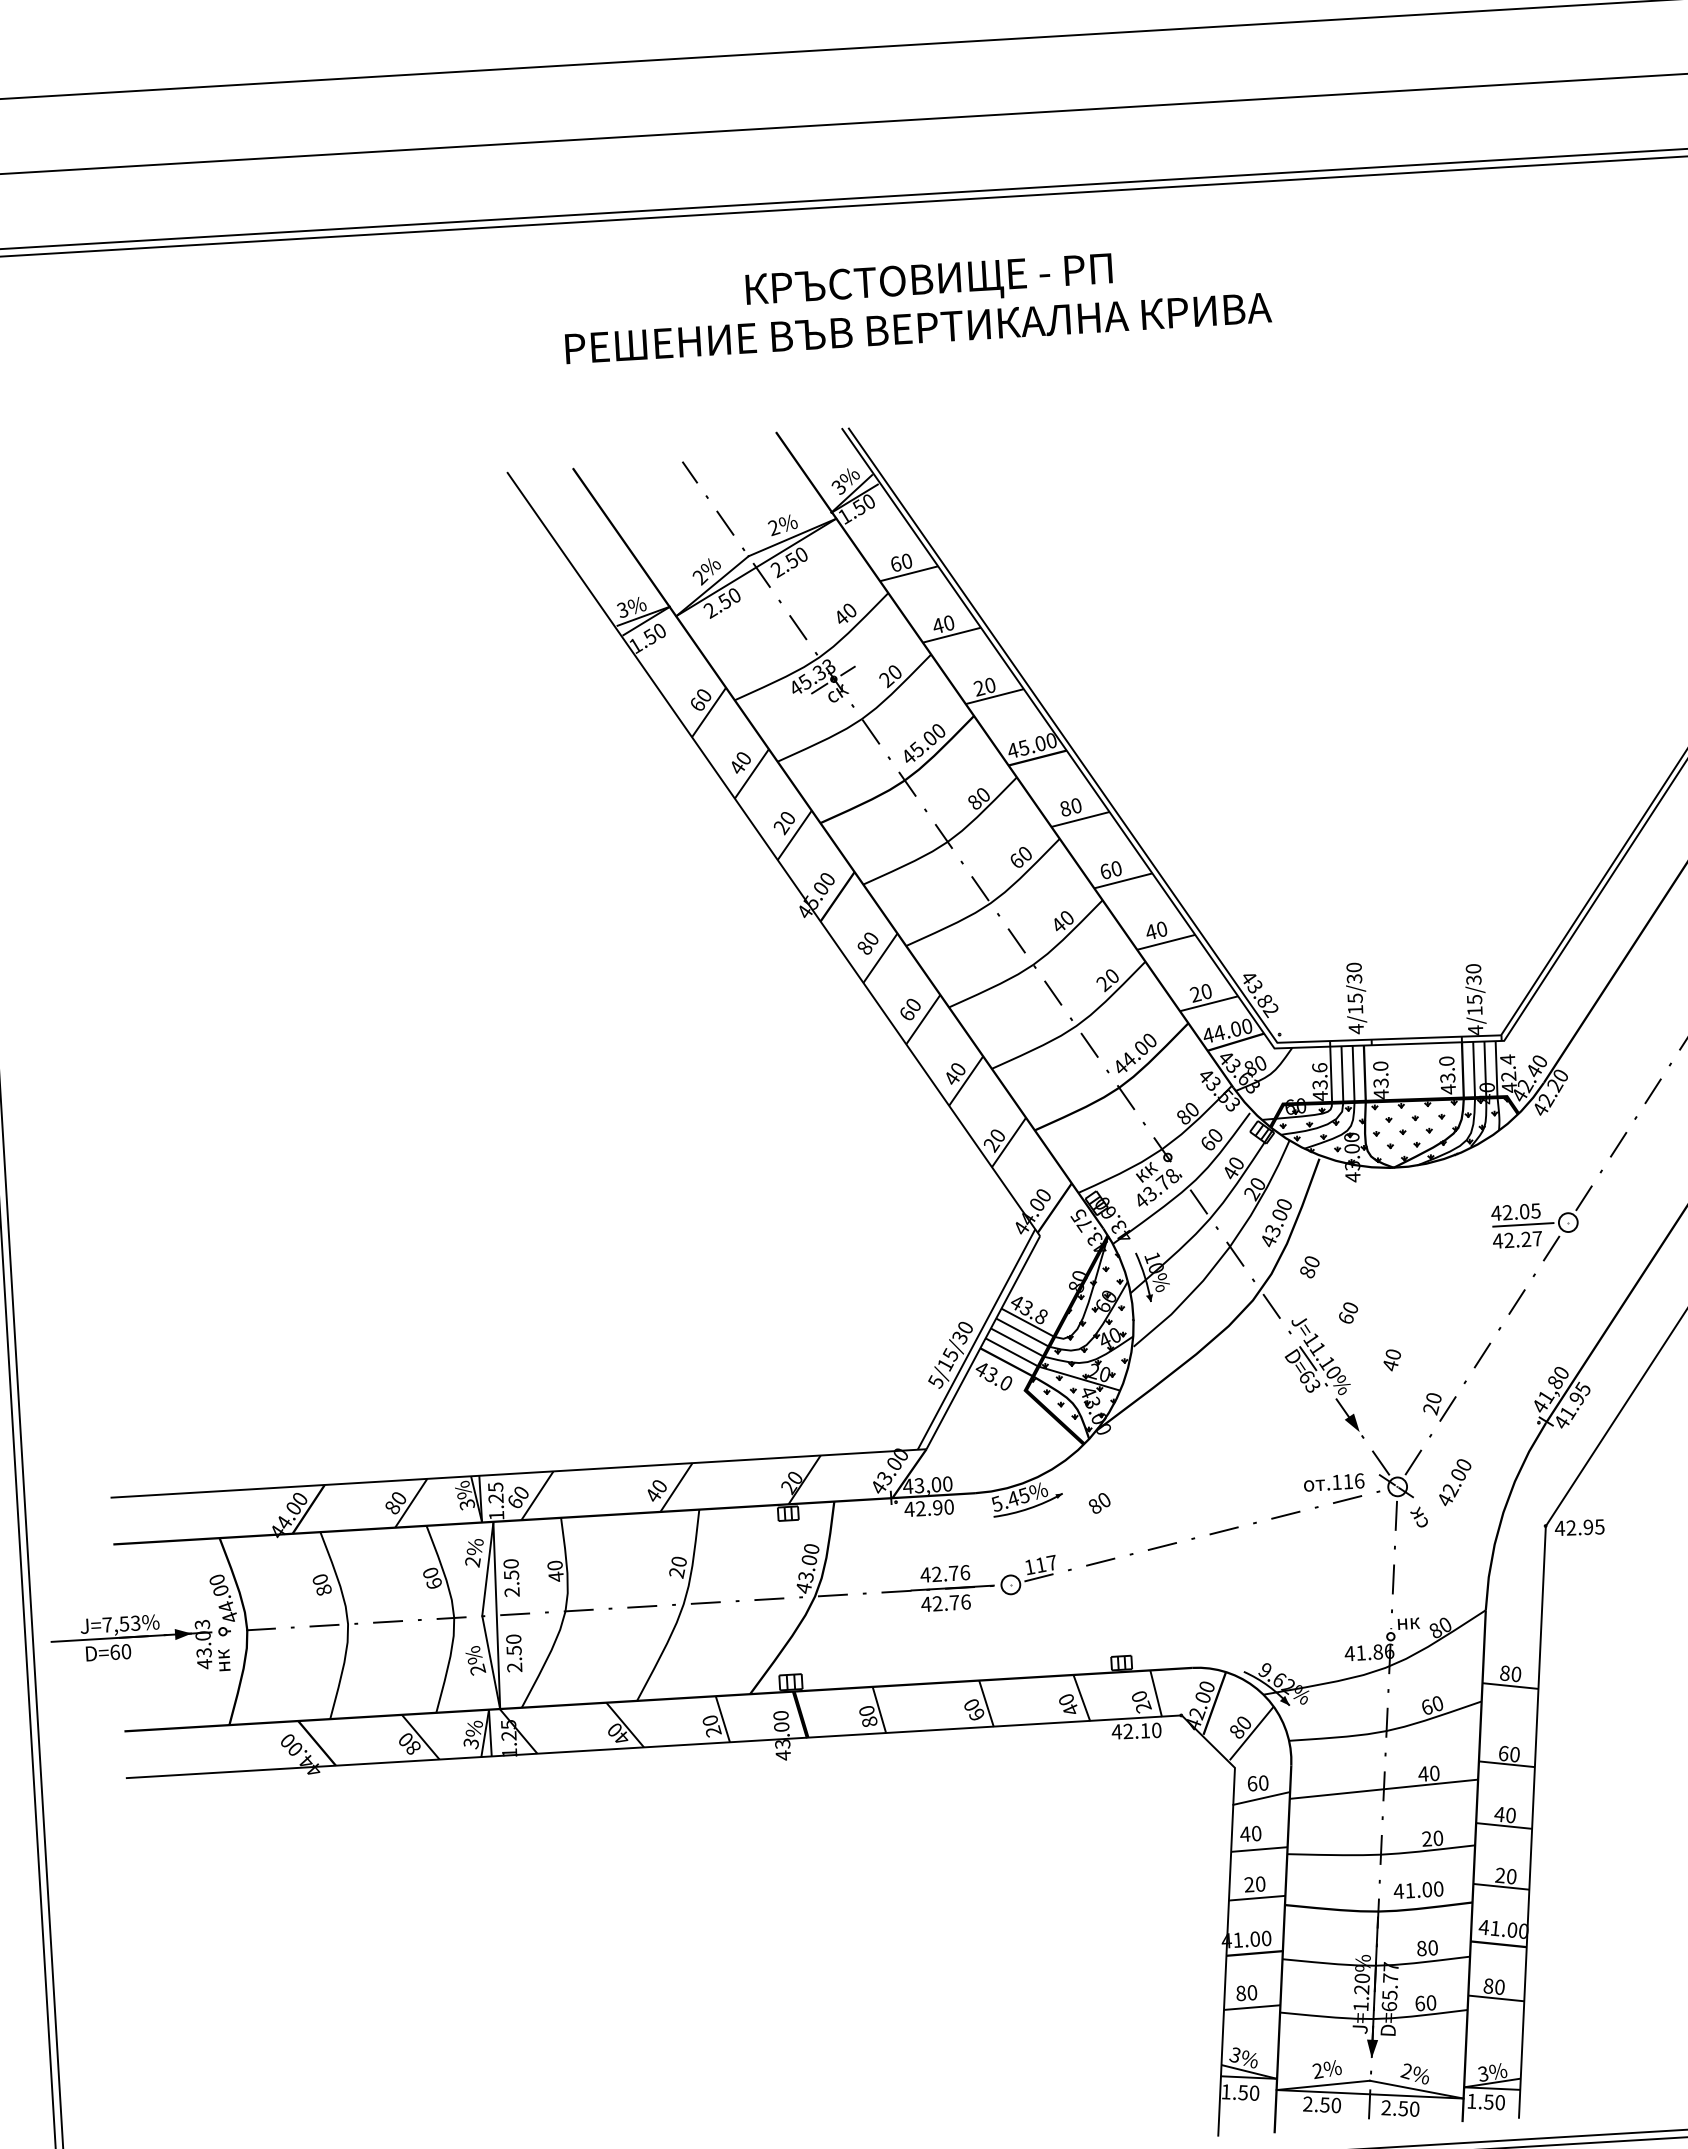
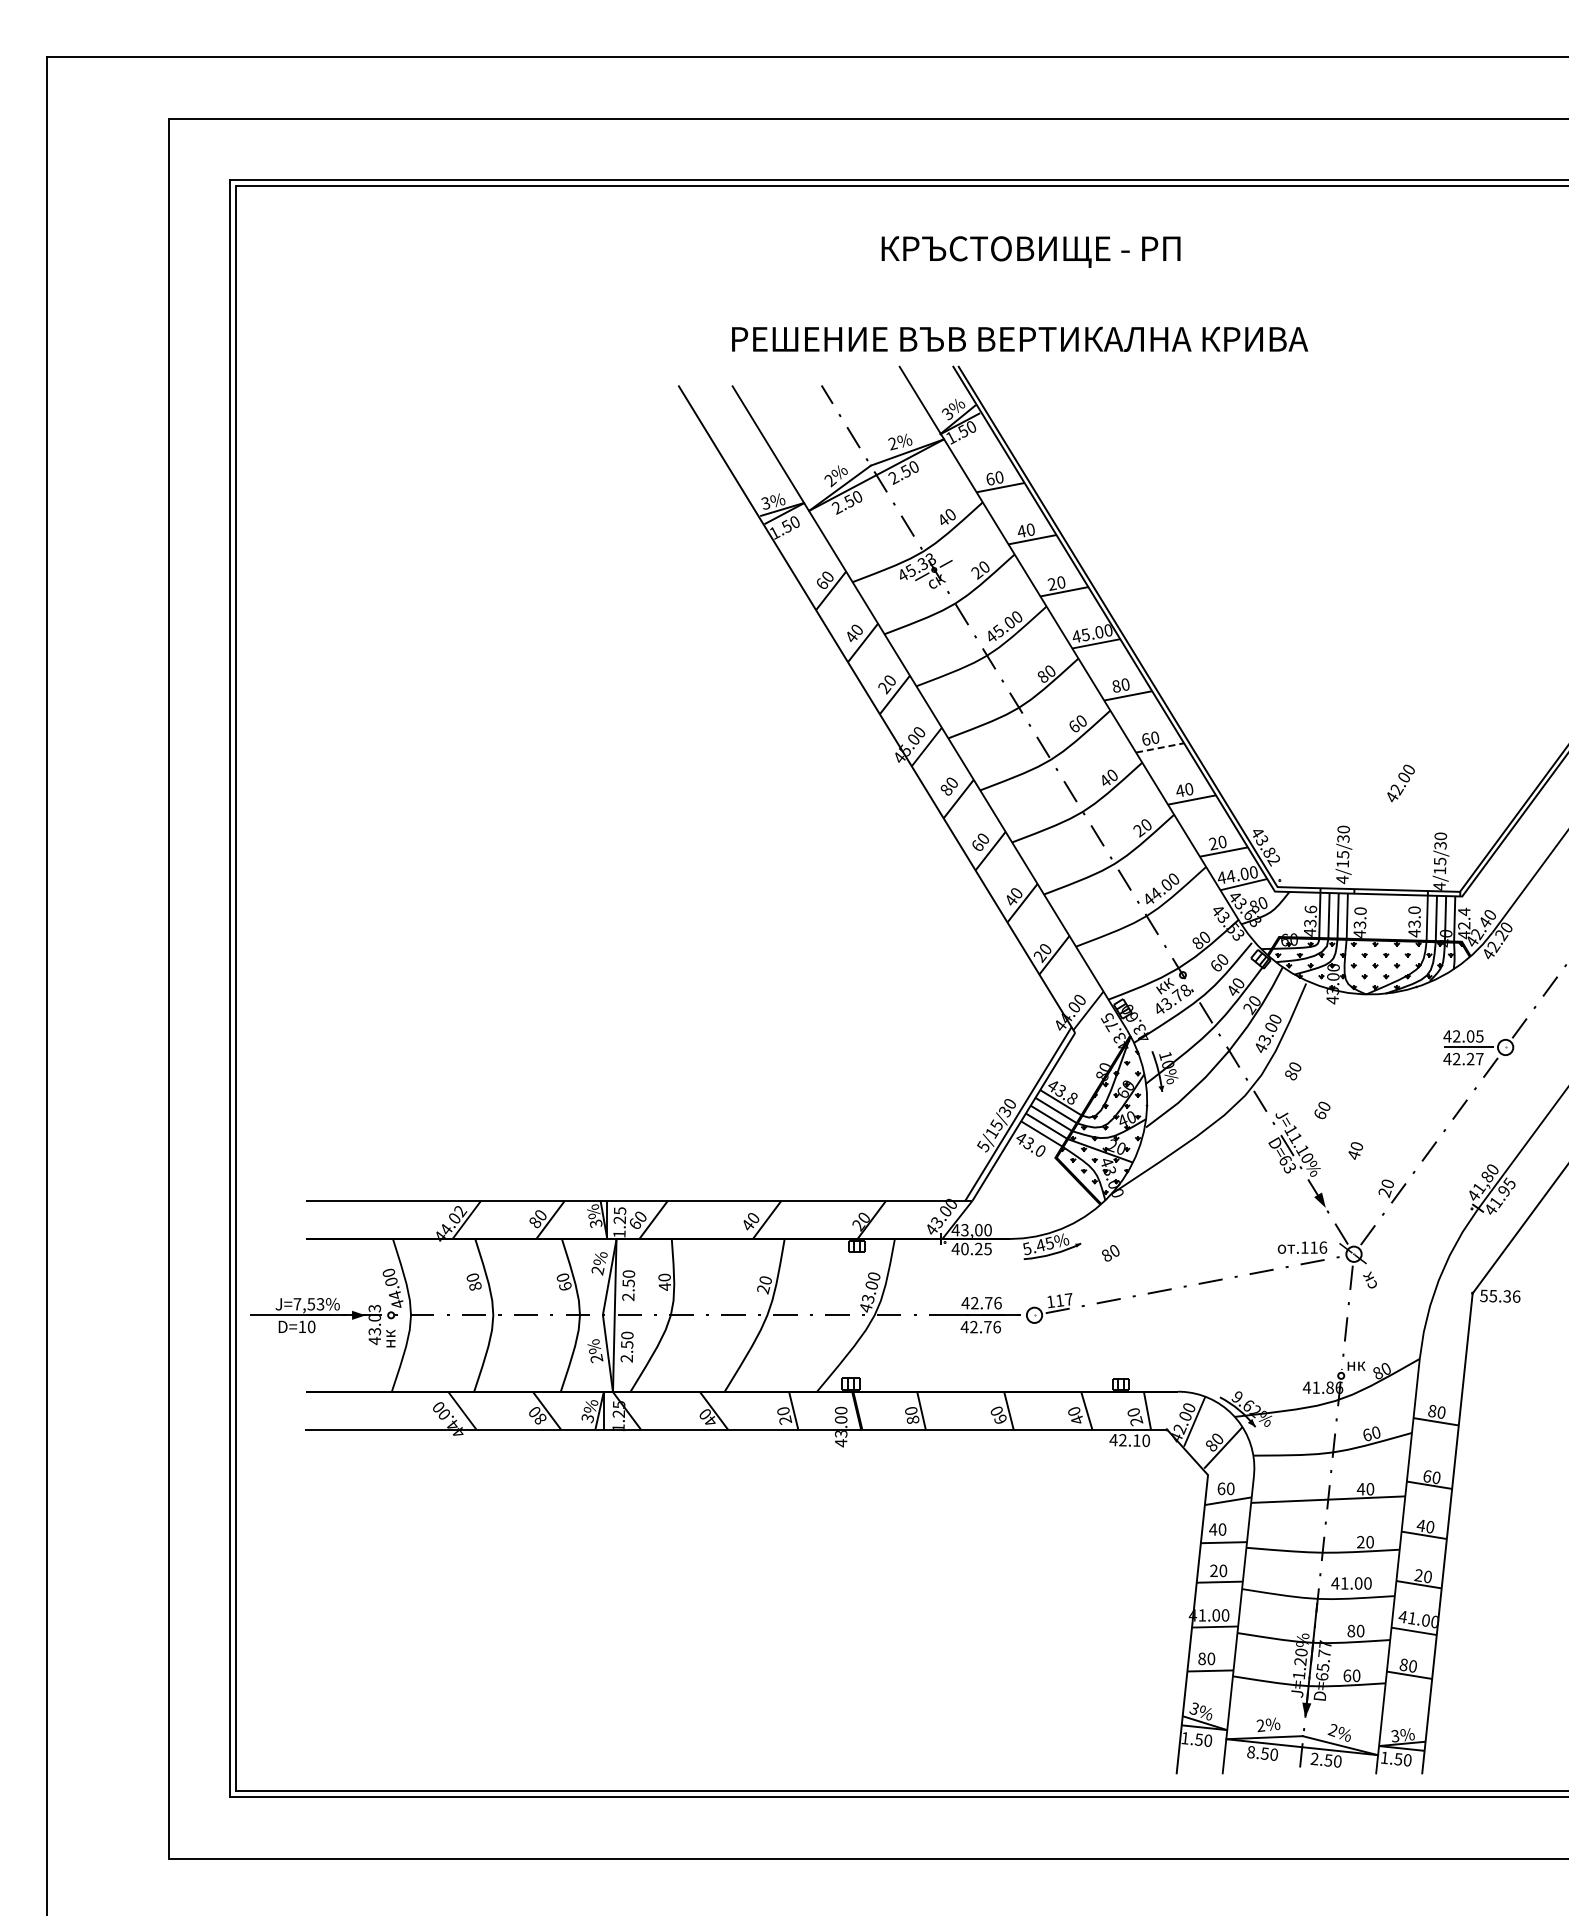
text: (918, 327) -> (1020, 338), moved
line: (1123, 880) -> (1160, 747), solid -> dashed
text: (1454, 1482) -> (1400, 783), moved
text: (300, 1499) -> (460, 1211), 44.00 -> 44.02
text: (934, 1507) -> (976, 1248), 42.90 -> 40.25
text: (1578, 1526) -> (1499, 1295), 42.95 -> 55.36
text: (115, 1651) -> (302, 1326), D=60 -> D=10
text: (1307, 2104) -> (1250, 1752), 2.50 -> 8.50

